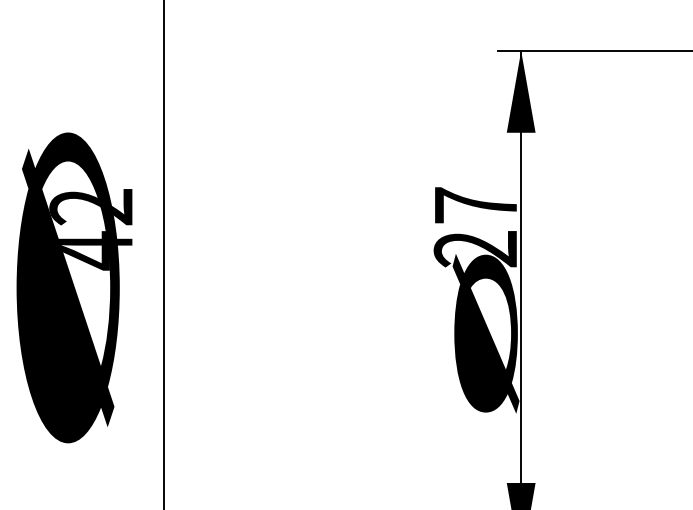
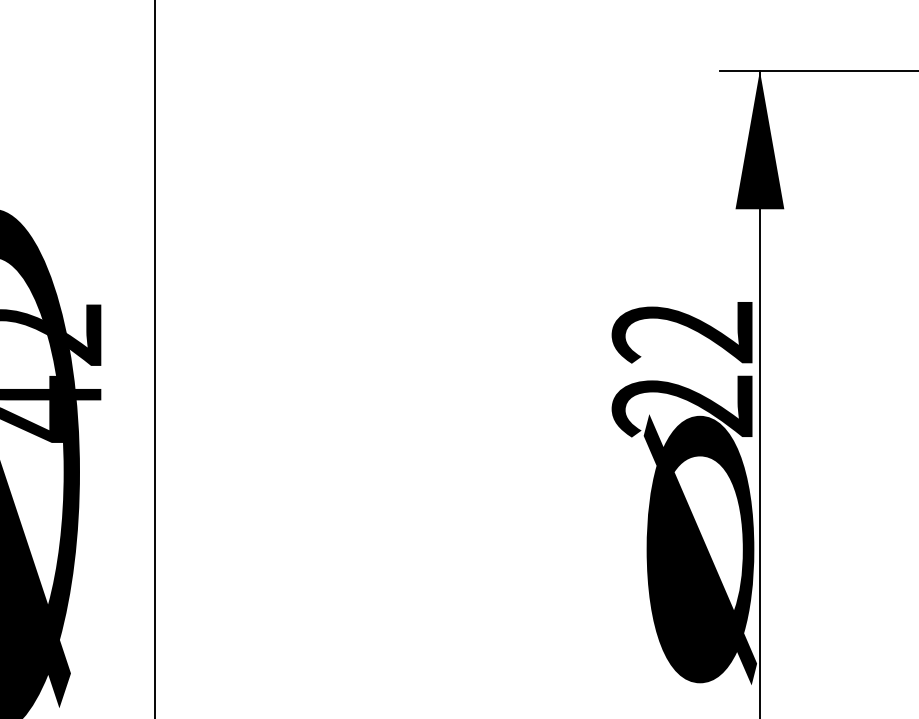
text: (474, 205) -> (680, 332), 27 -> 22

